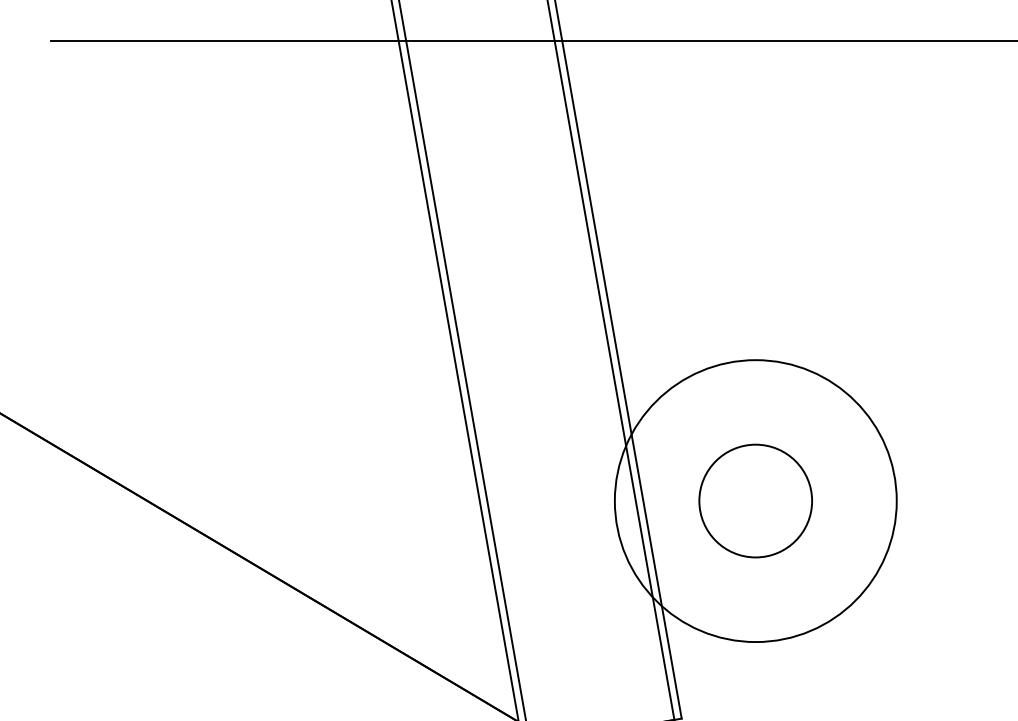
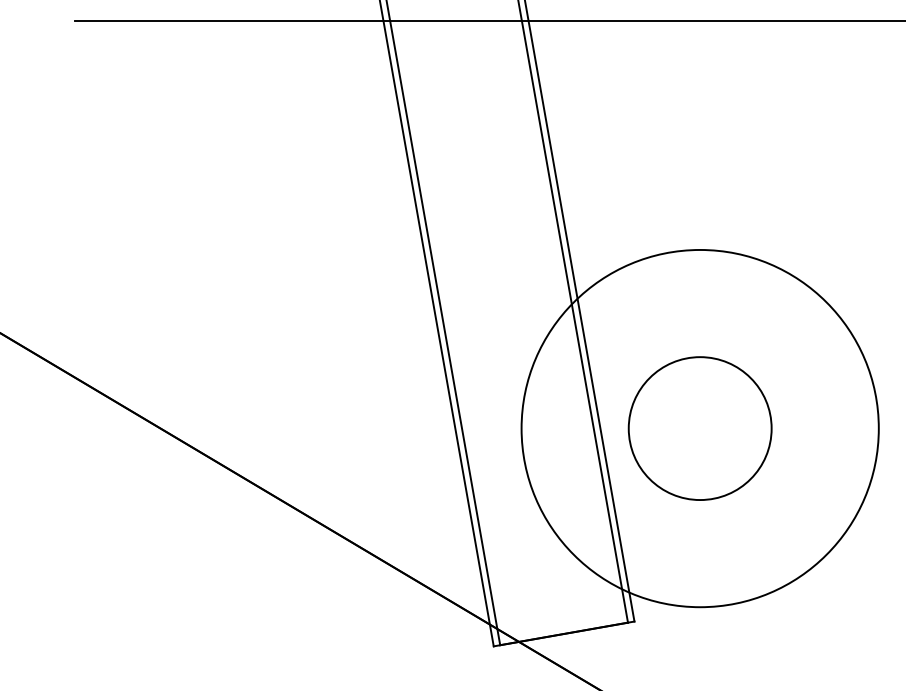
circle: (755, 500) -> (699, 428), size x1.43
circle: (755, 500) -> (699, 428), size x1.43

